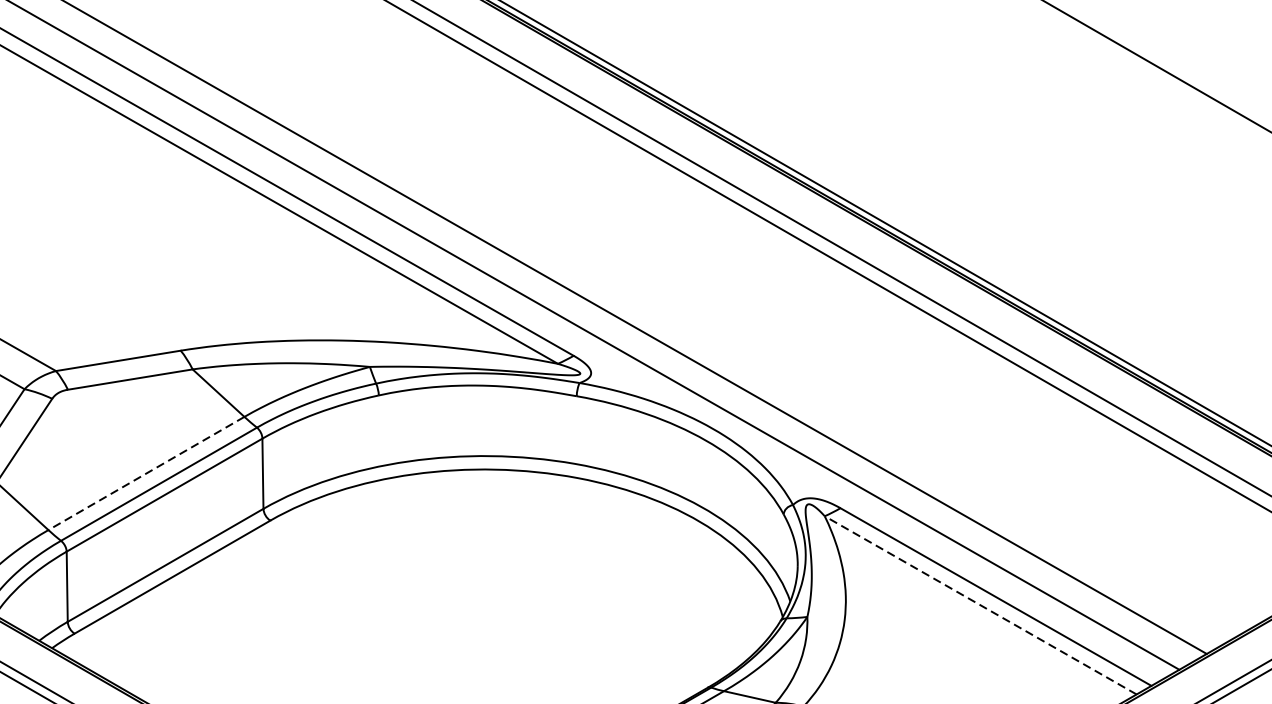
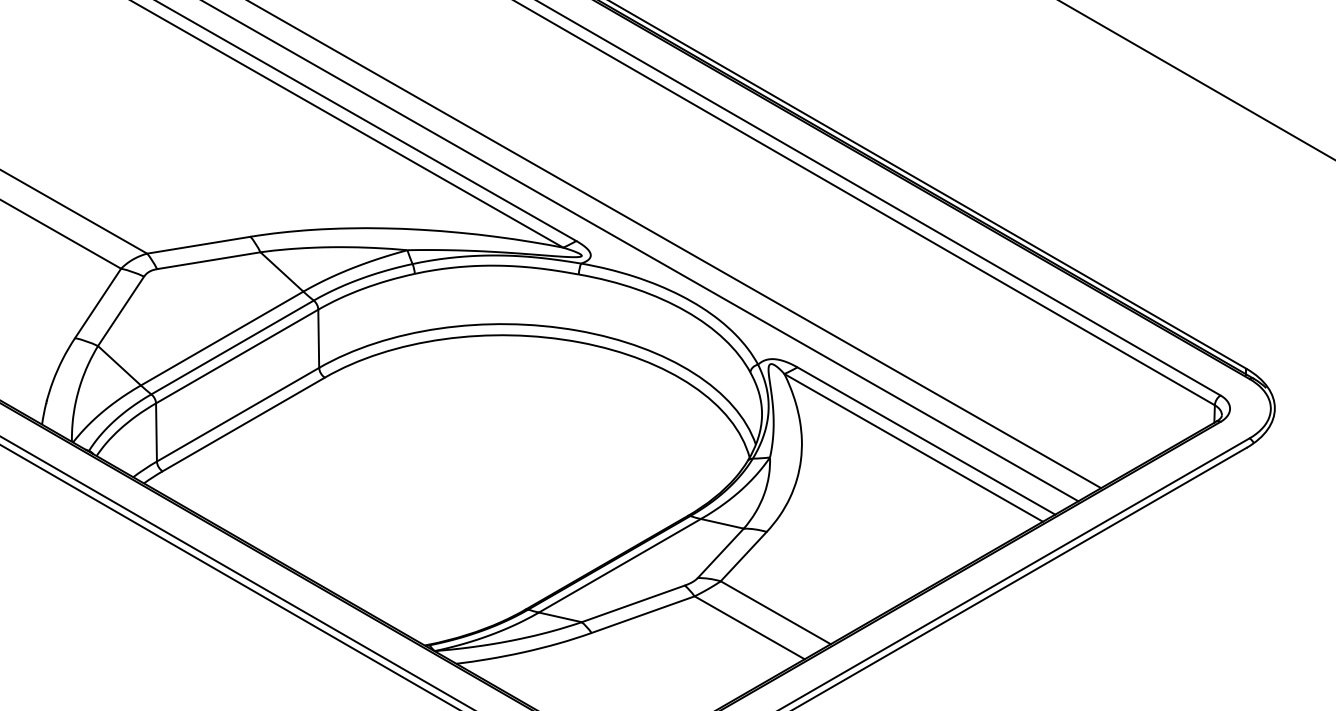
line: (146, 473) -> (222, 338), dashed -> solid
line: (980, 604) -> (913, 447), dashed -> solid

